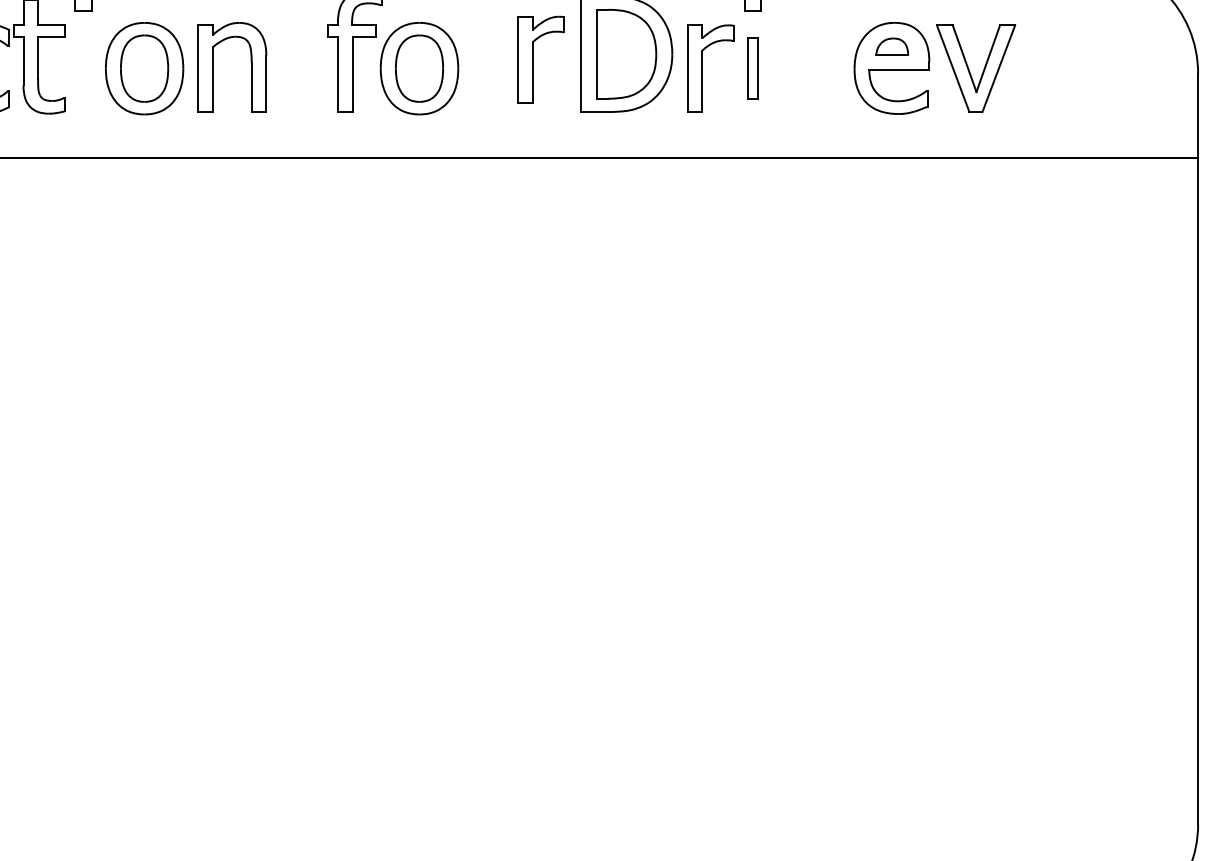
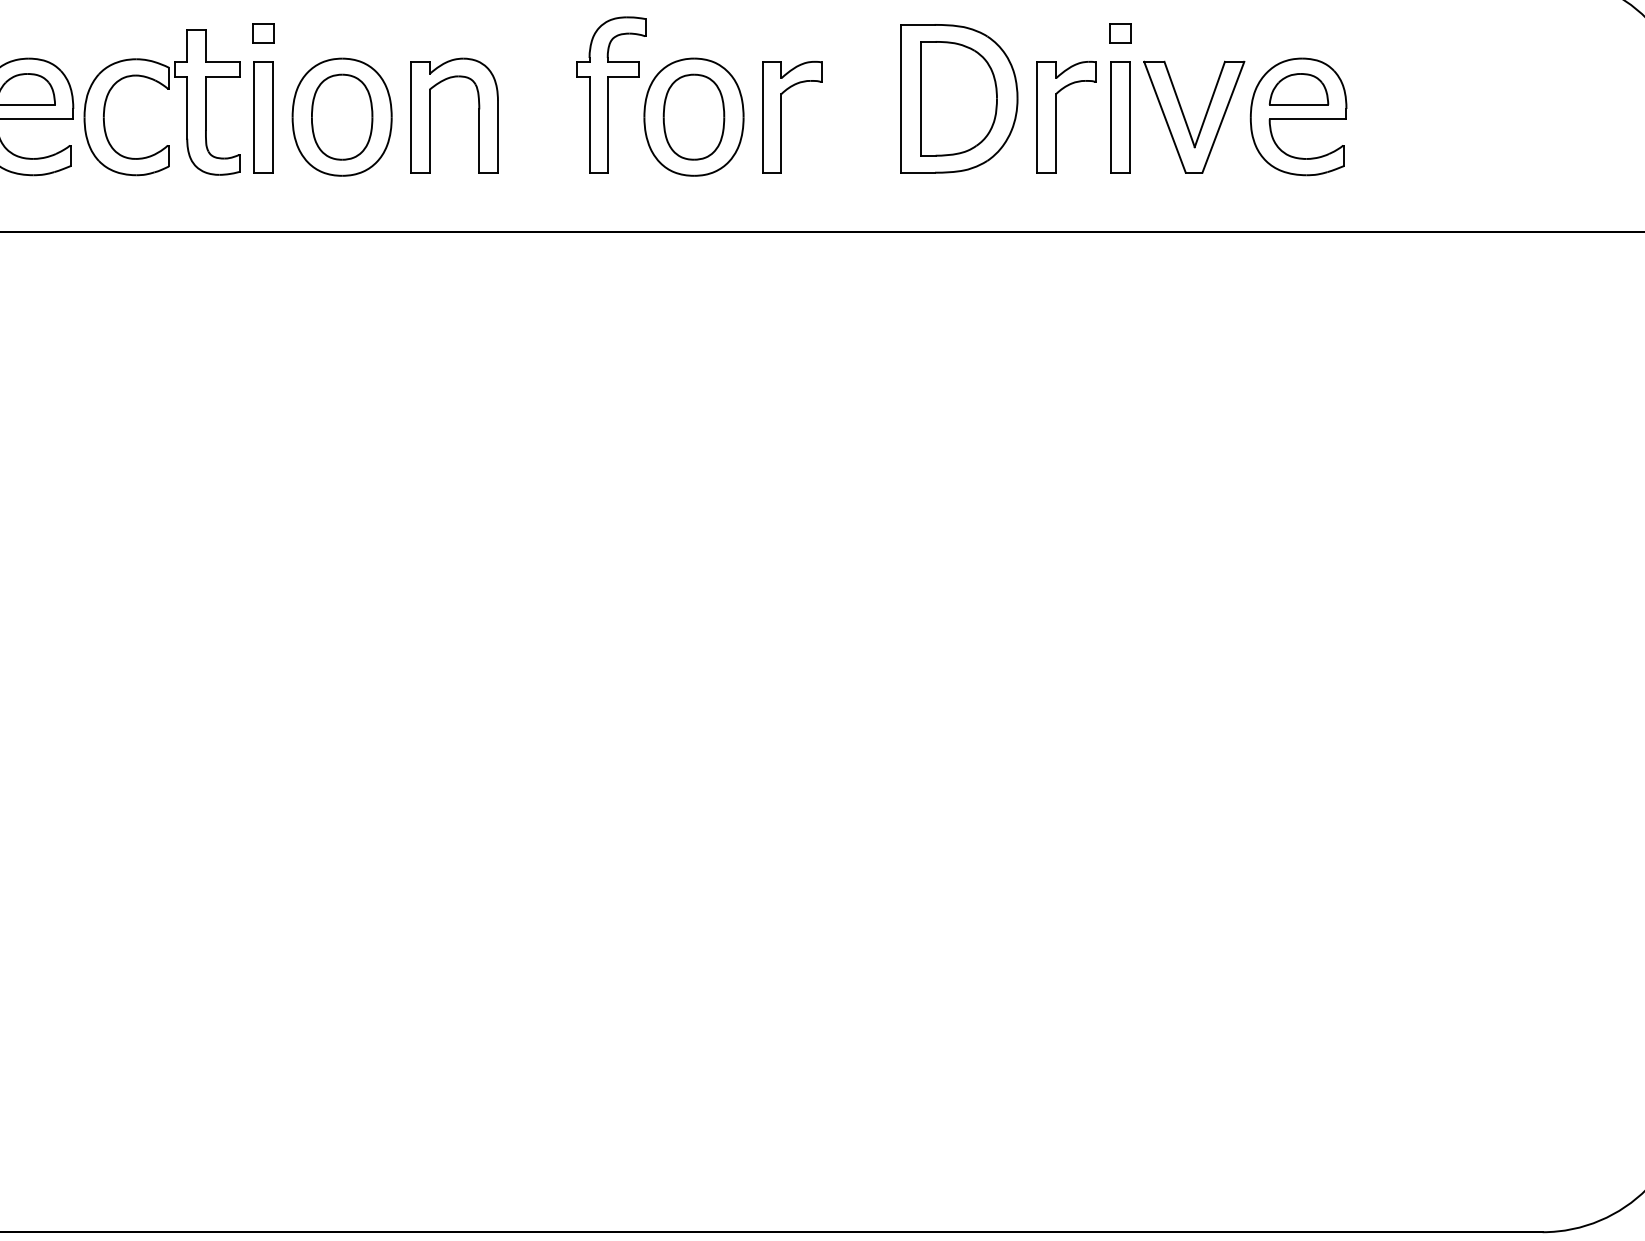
part: (891, 47) -> (1298, 89), size x1.43
part: (533, 60) -> (781, 117), moved
part: (83, 68) -> (263, 117), added
part: (752, 68) -> (1120, 117), size x1.43
part: (969, 71) -> (1186, 120), moved

